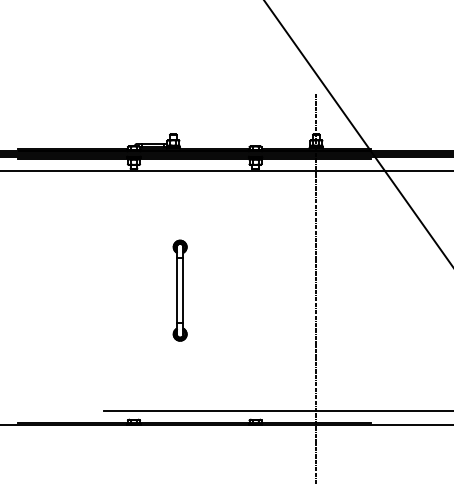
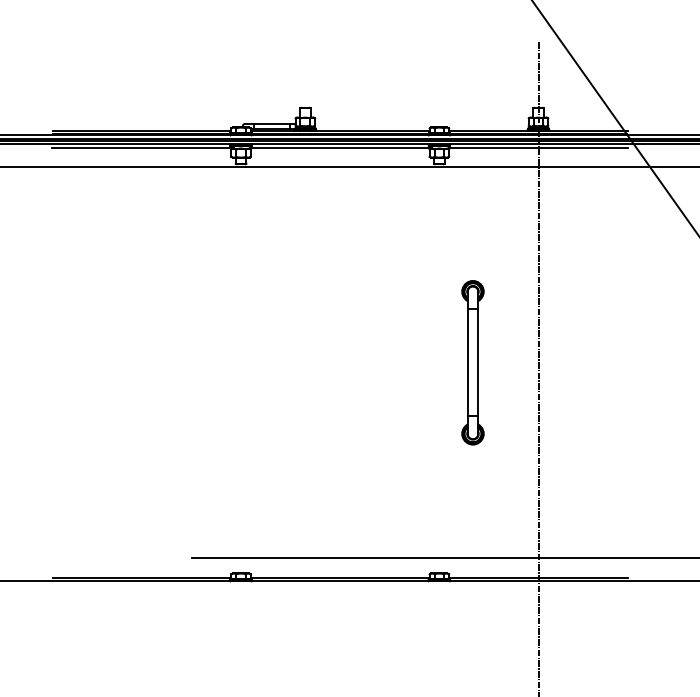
part: (179, 290) -> (471, 362), moved

